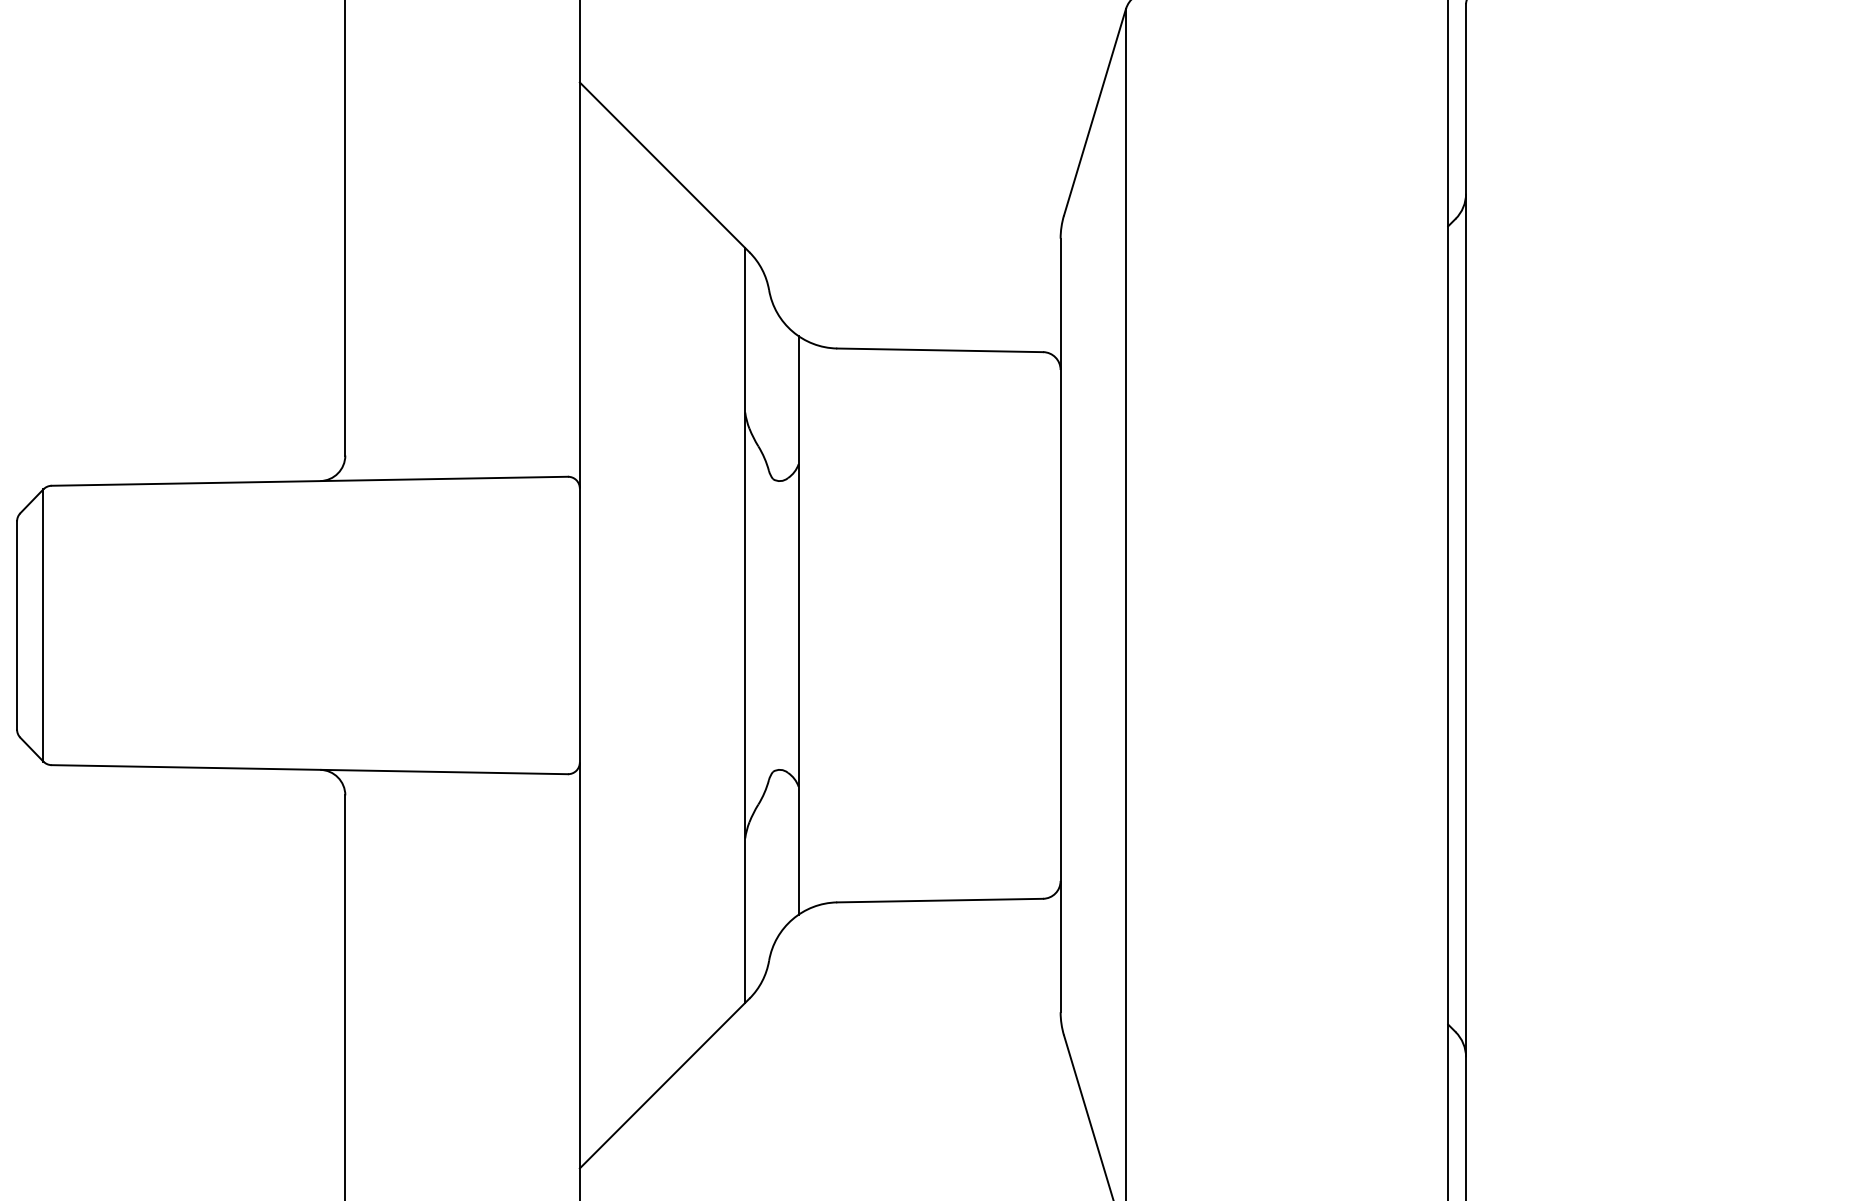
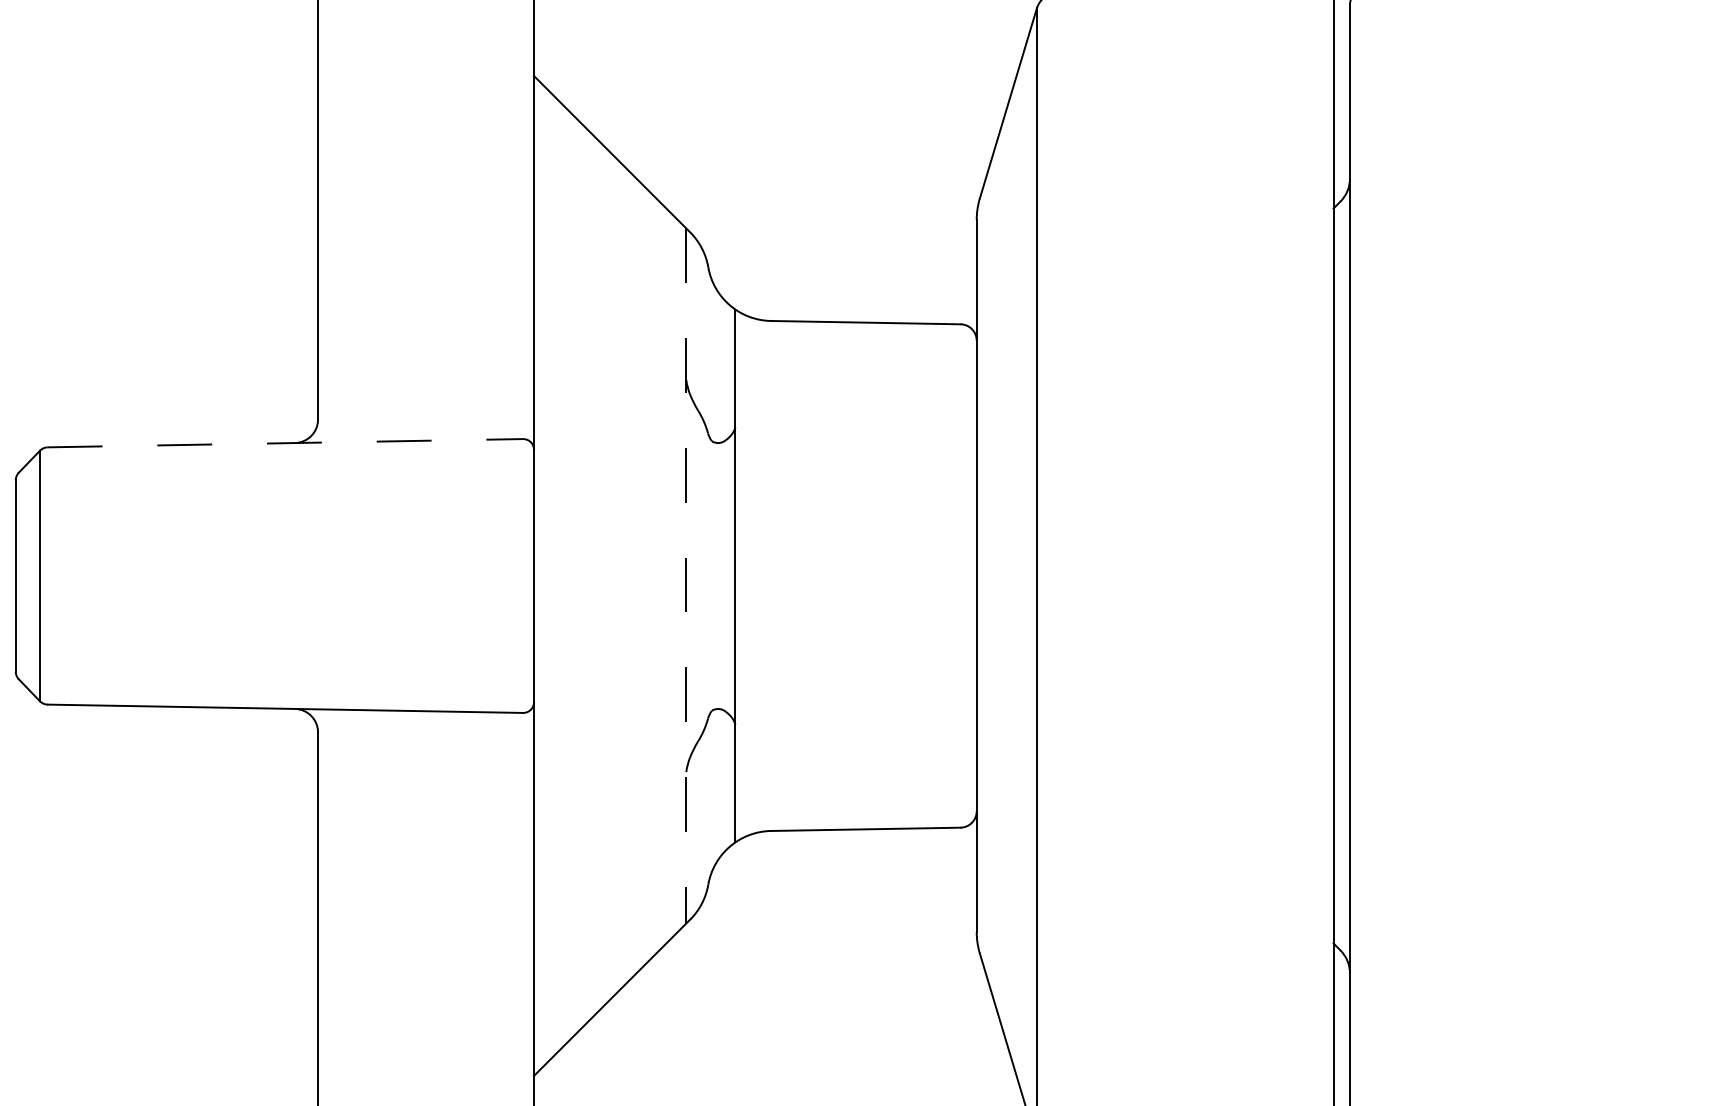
line: (309, 481) -> (285, 443), solid -> dashed
line: (745, 624) -> (686, 575), solid -> dashed

